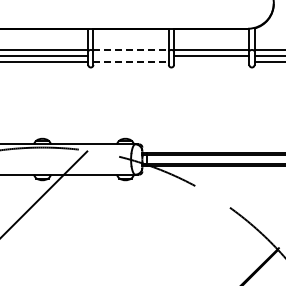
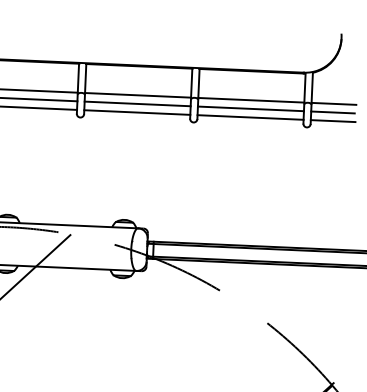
line: (131, 49) -> (138, 94), dashed -> solid
line: (130, 56) -> (136, 104), added
line: (131, 62) -> (137, 113), dashed -> solid
line: (211, 62) -> (250, 117), added

